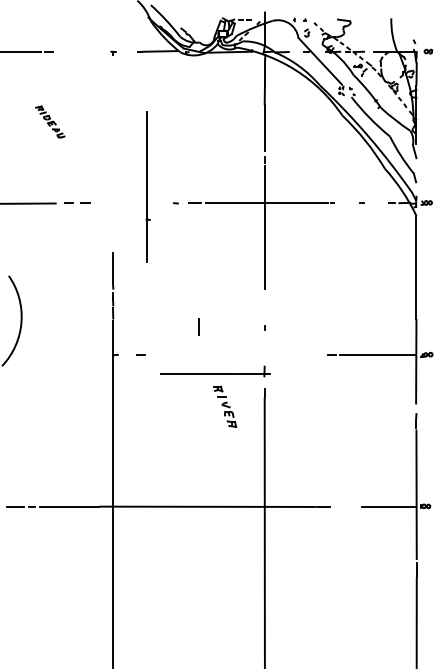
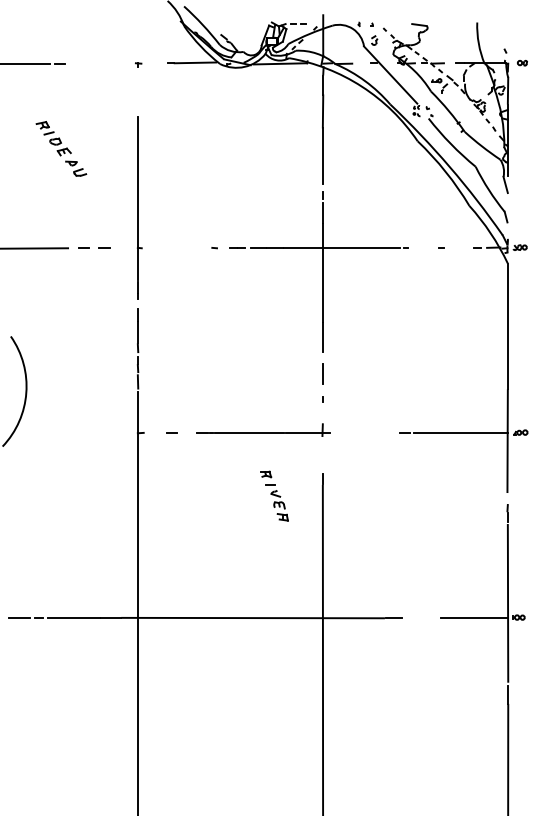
part: (50, 121) -> (61, 148), size x1.43
part: (147, 186) -> (139, 207), moved
line: (198, 326) -> (322, 373), moved
part: (216, 370) -> (263, 429), moved

